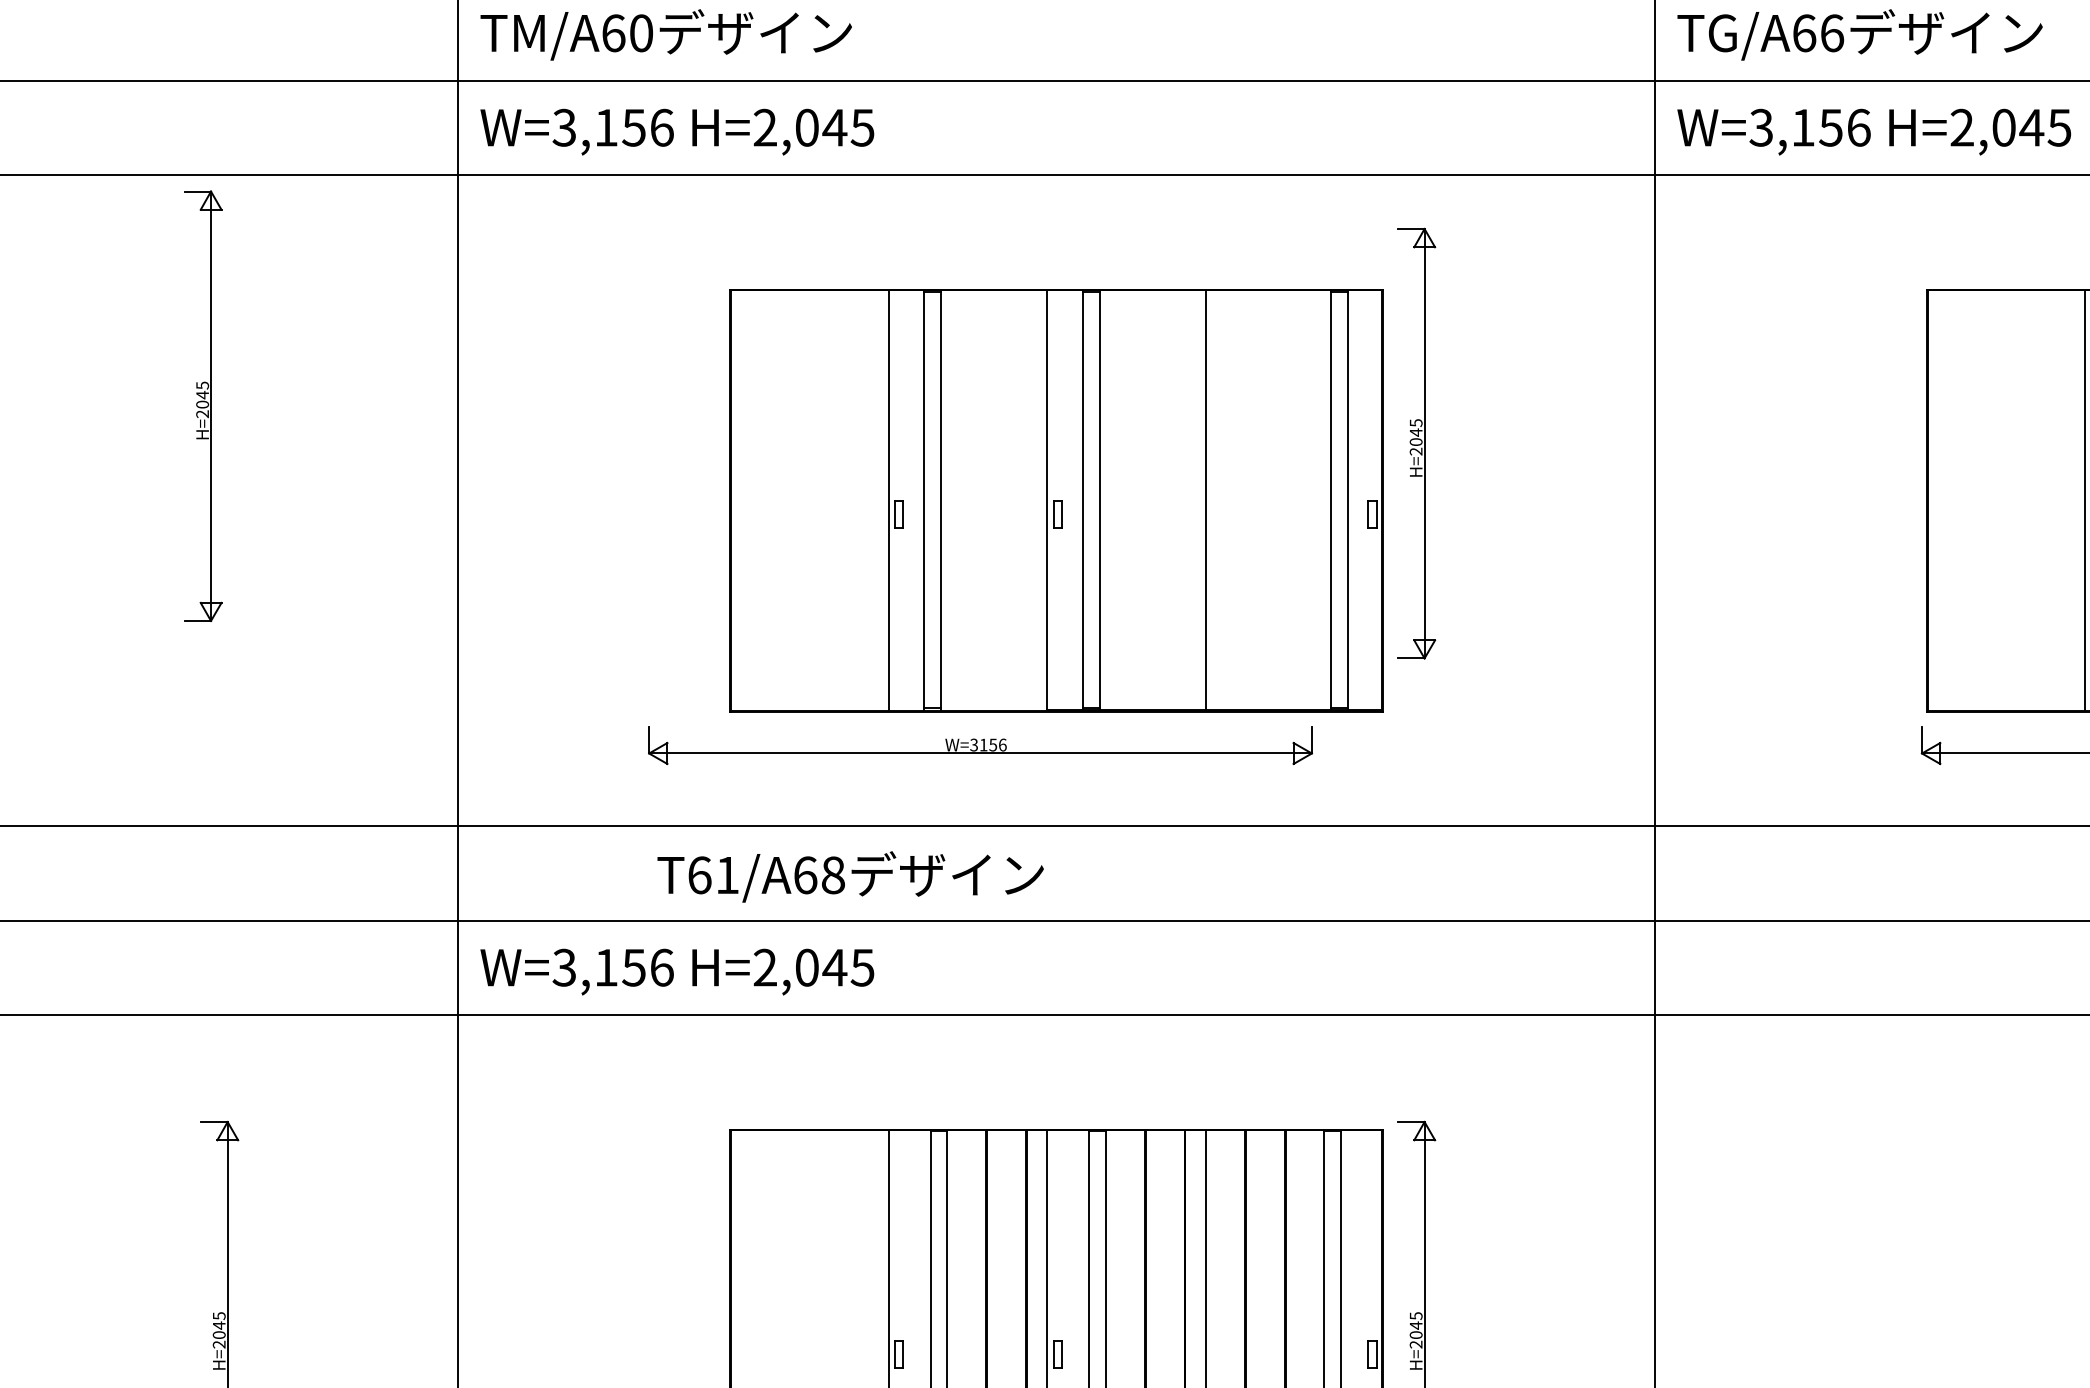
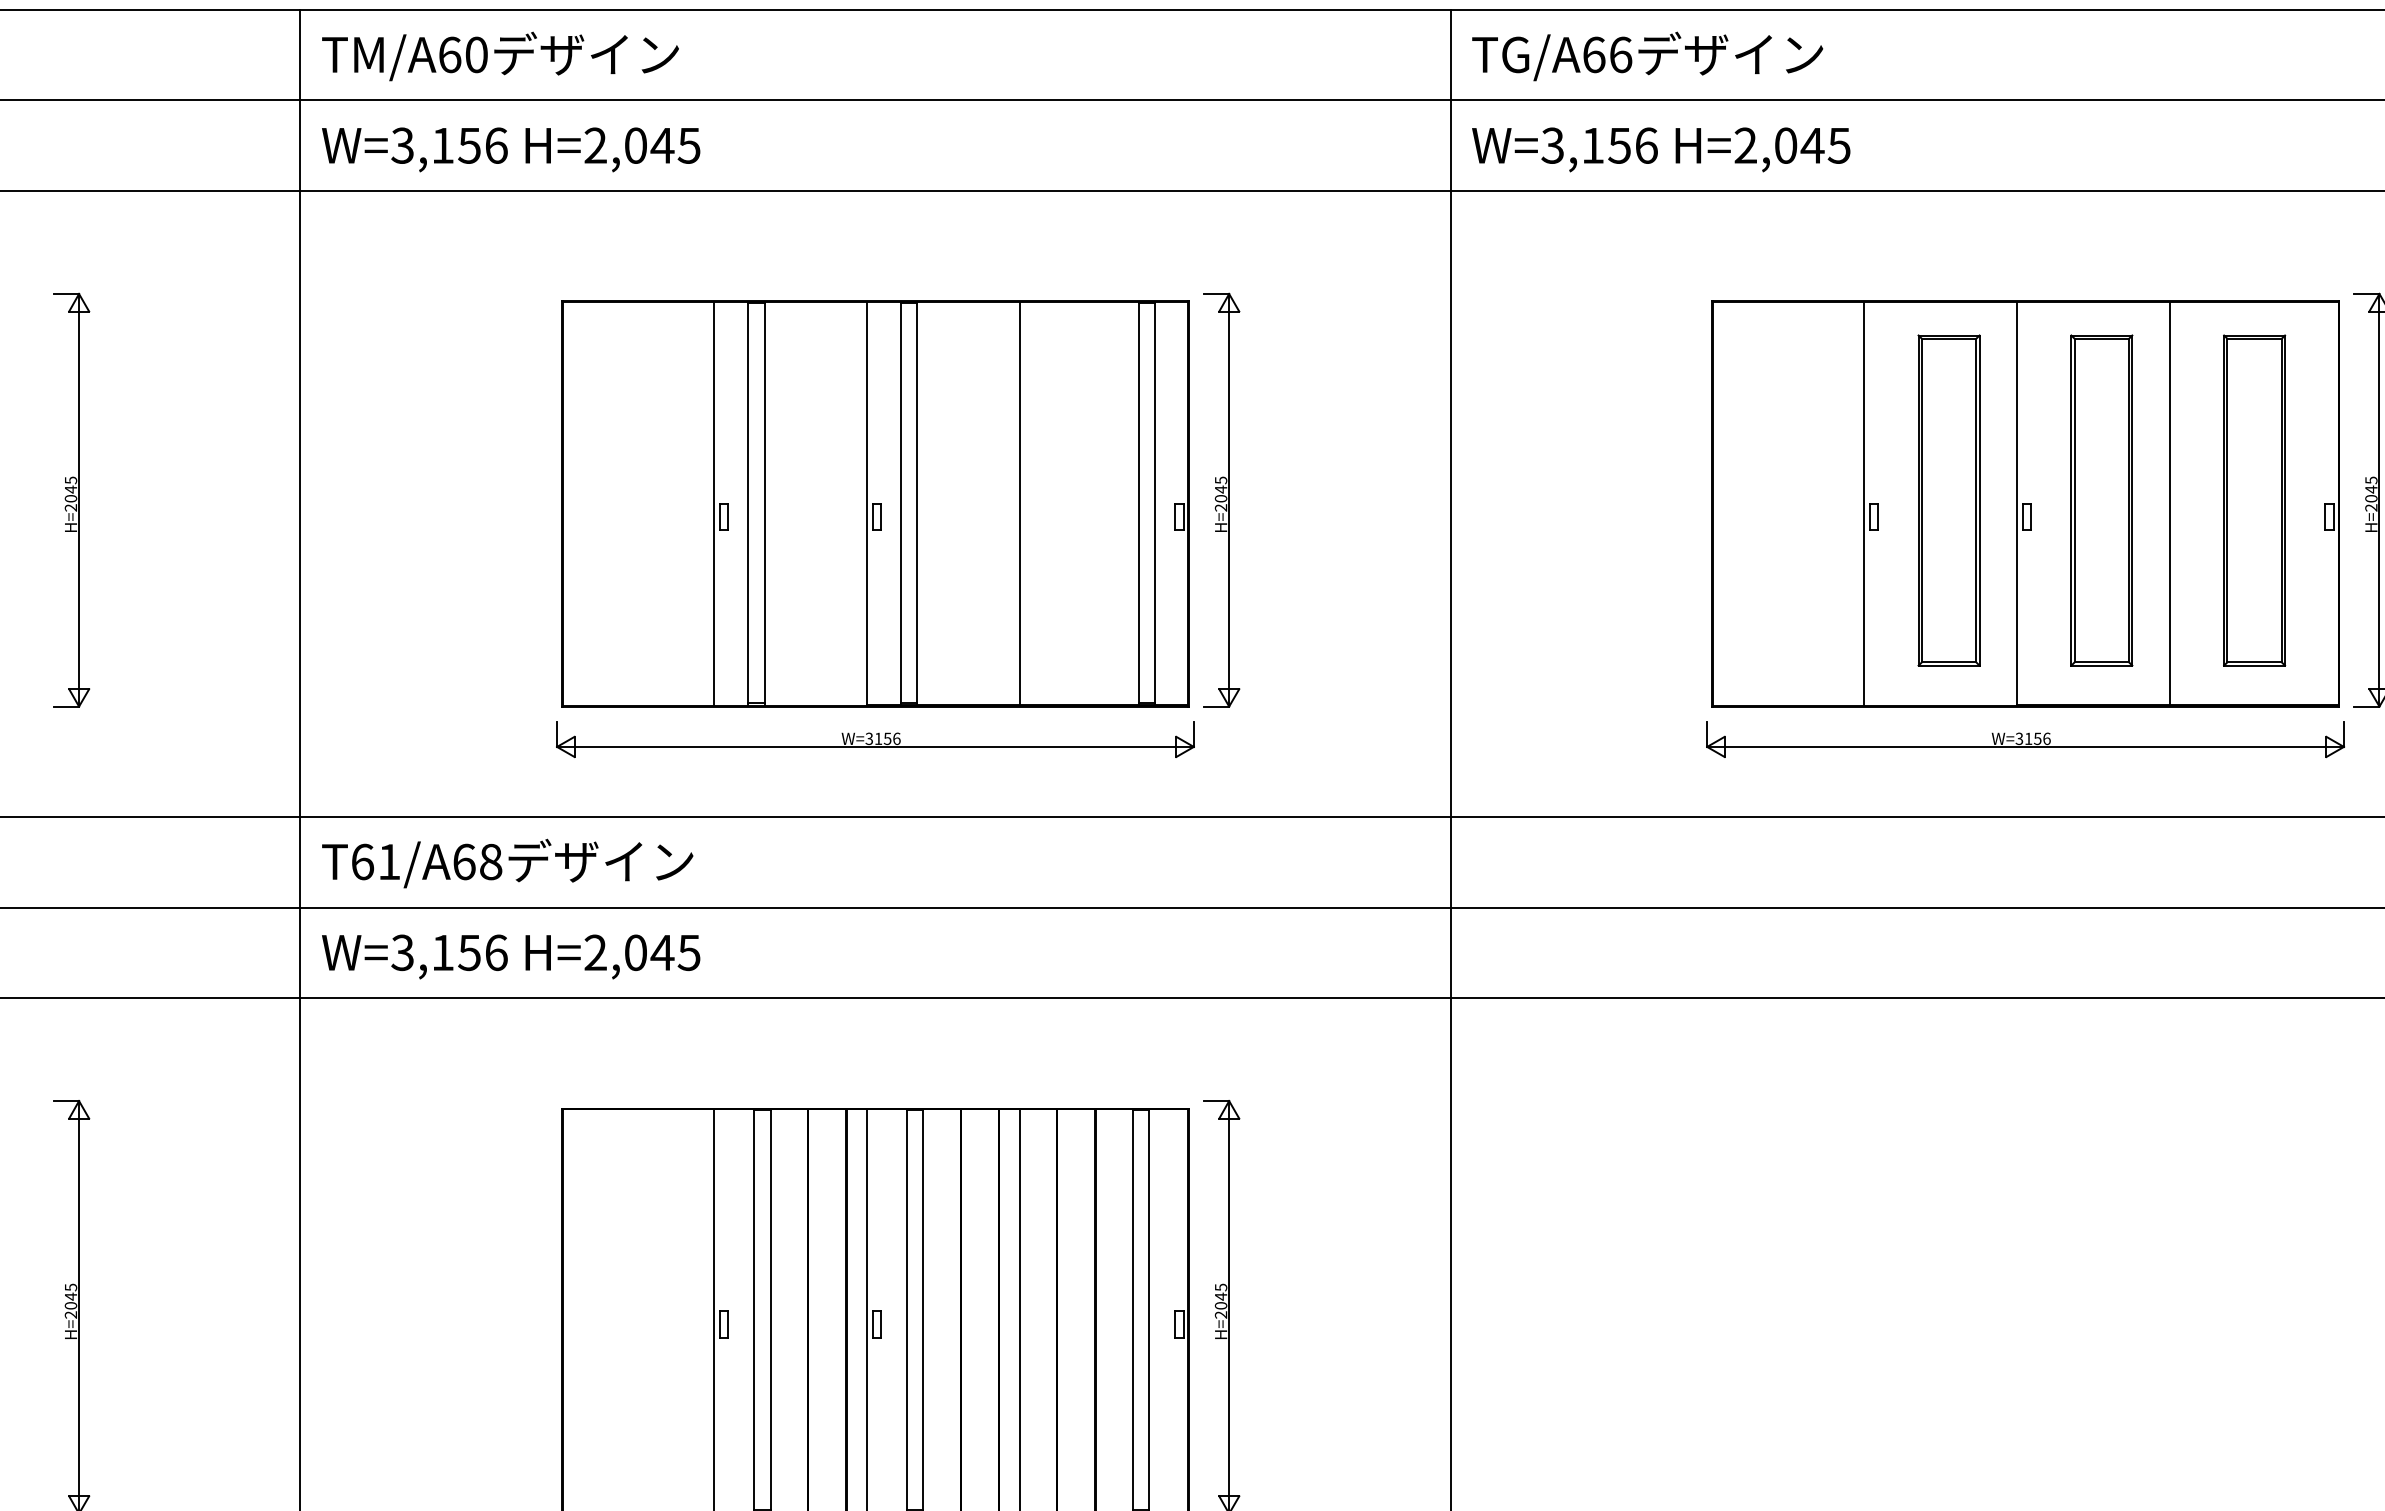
part: (203, 405) -> (71, 499), moved
part: (1416, 442) -> (1221, 499), moved
part: (980, 745) -> (875, 739), moved
text: (850, 876) -> (507, 863), moved

